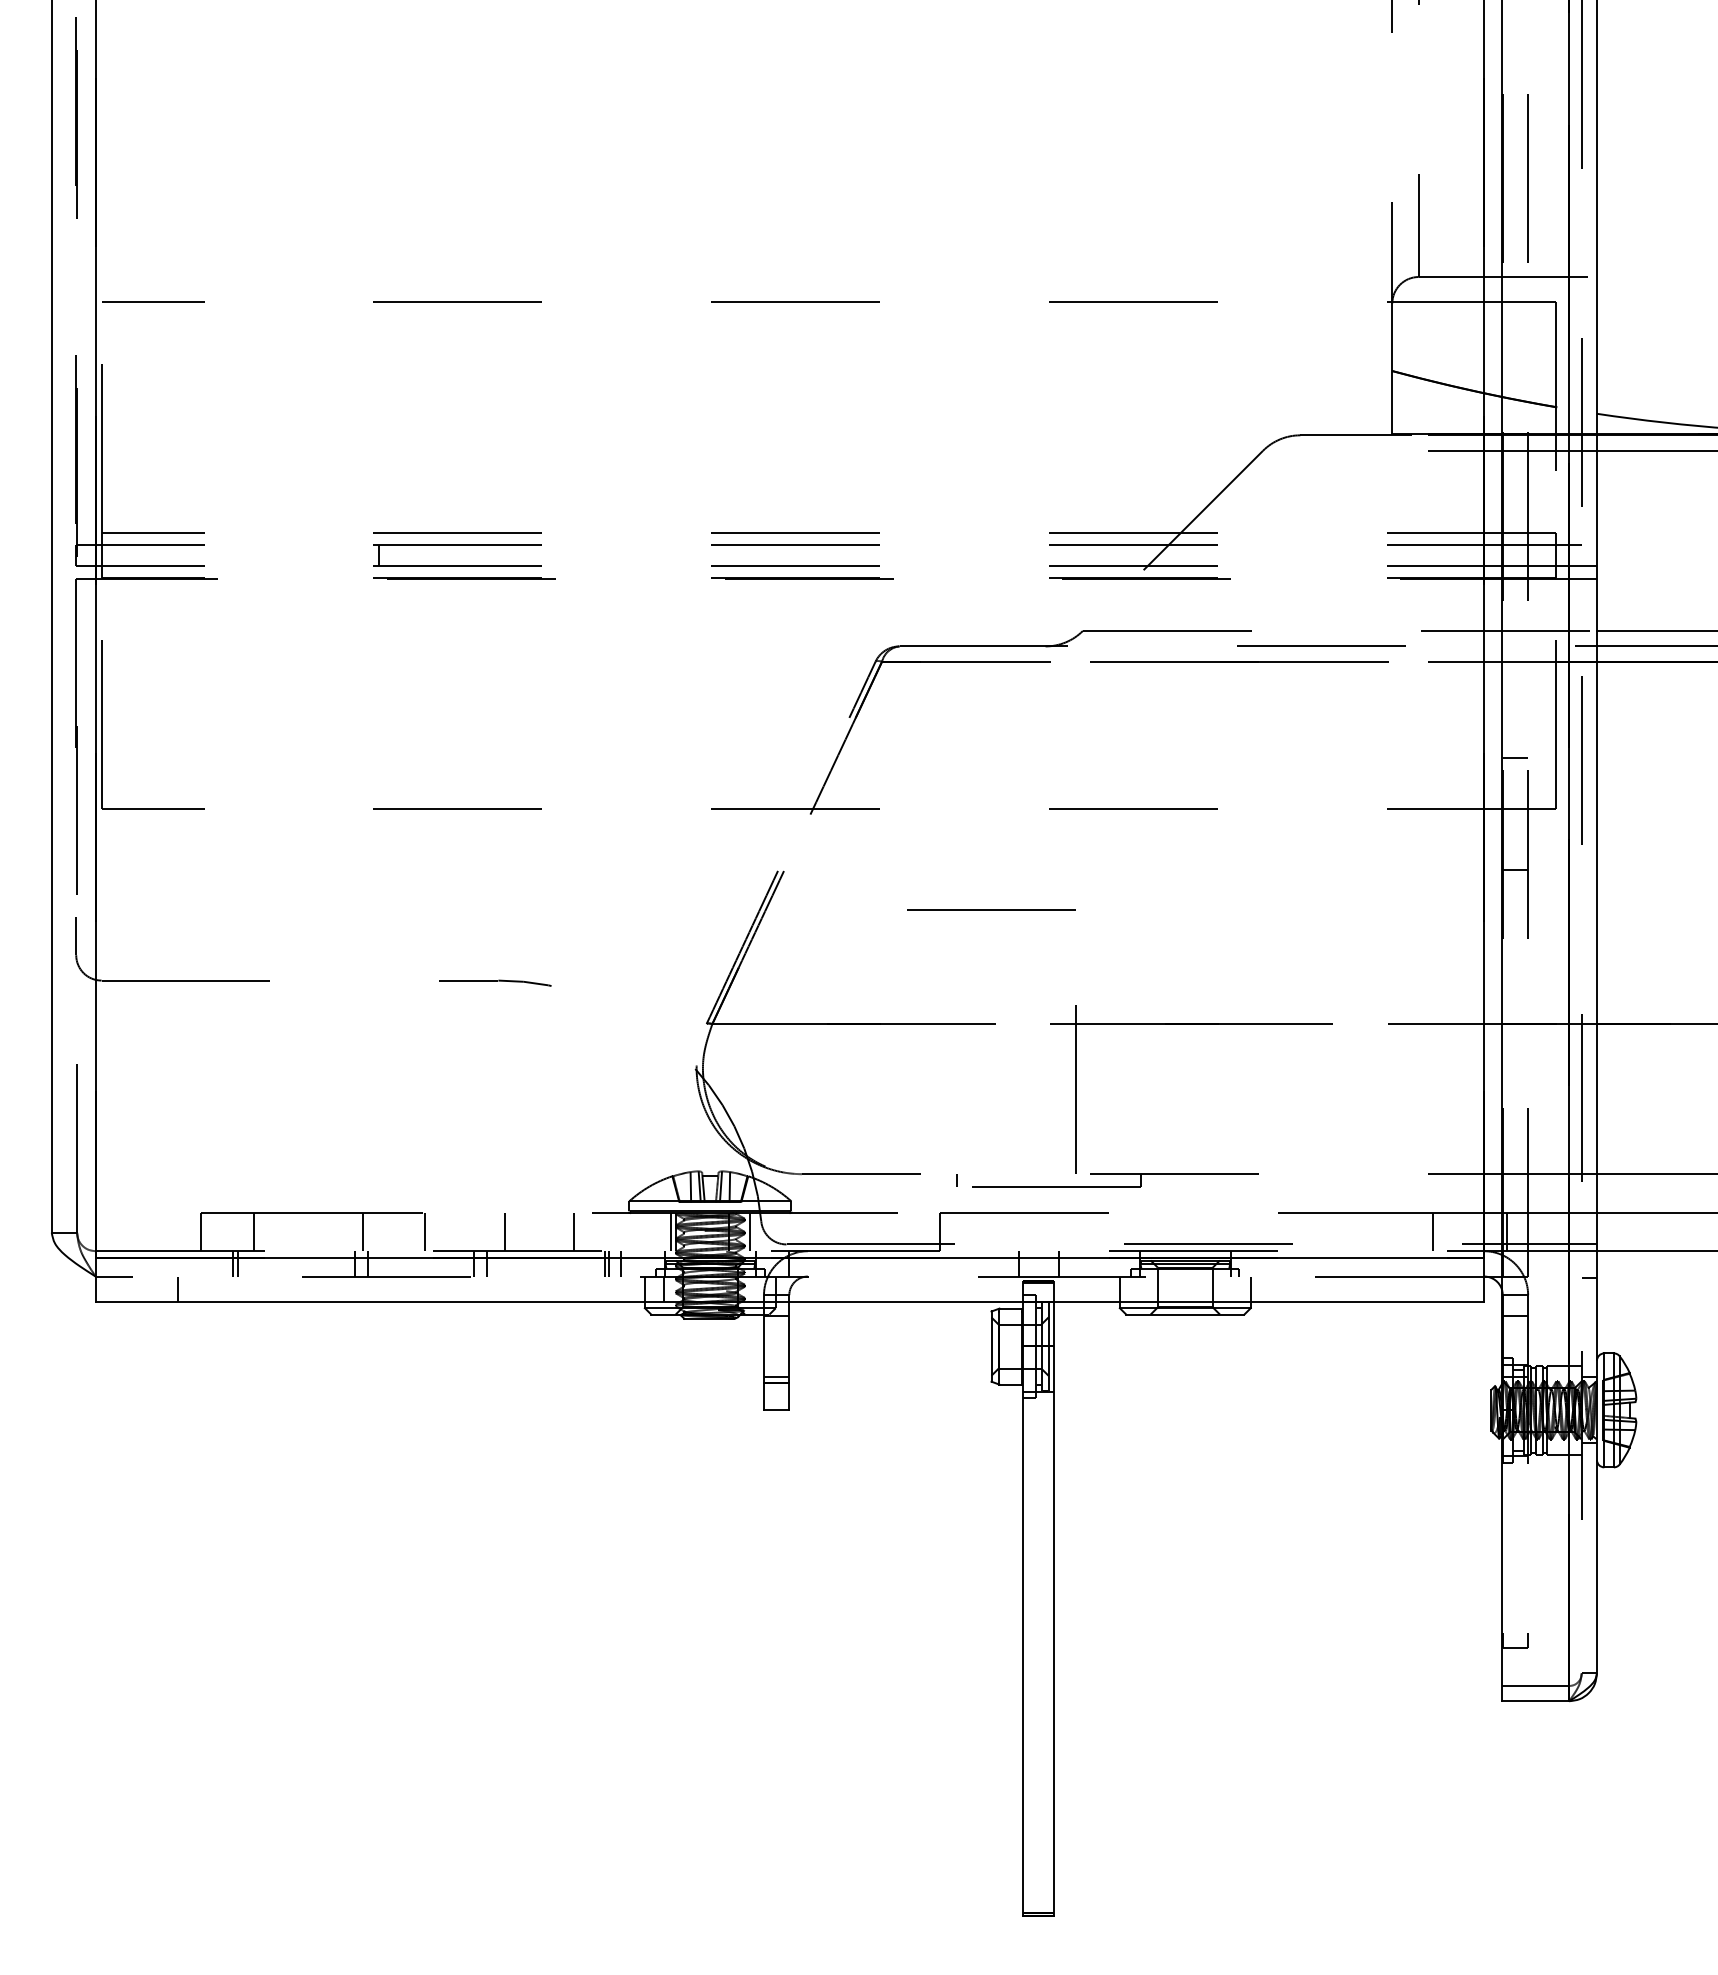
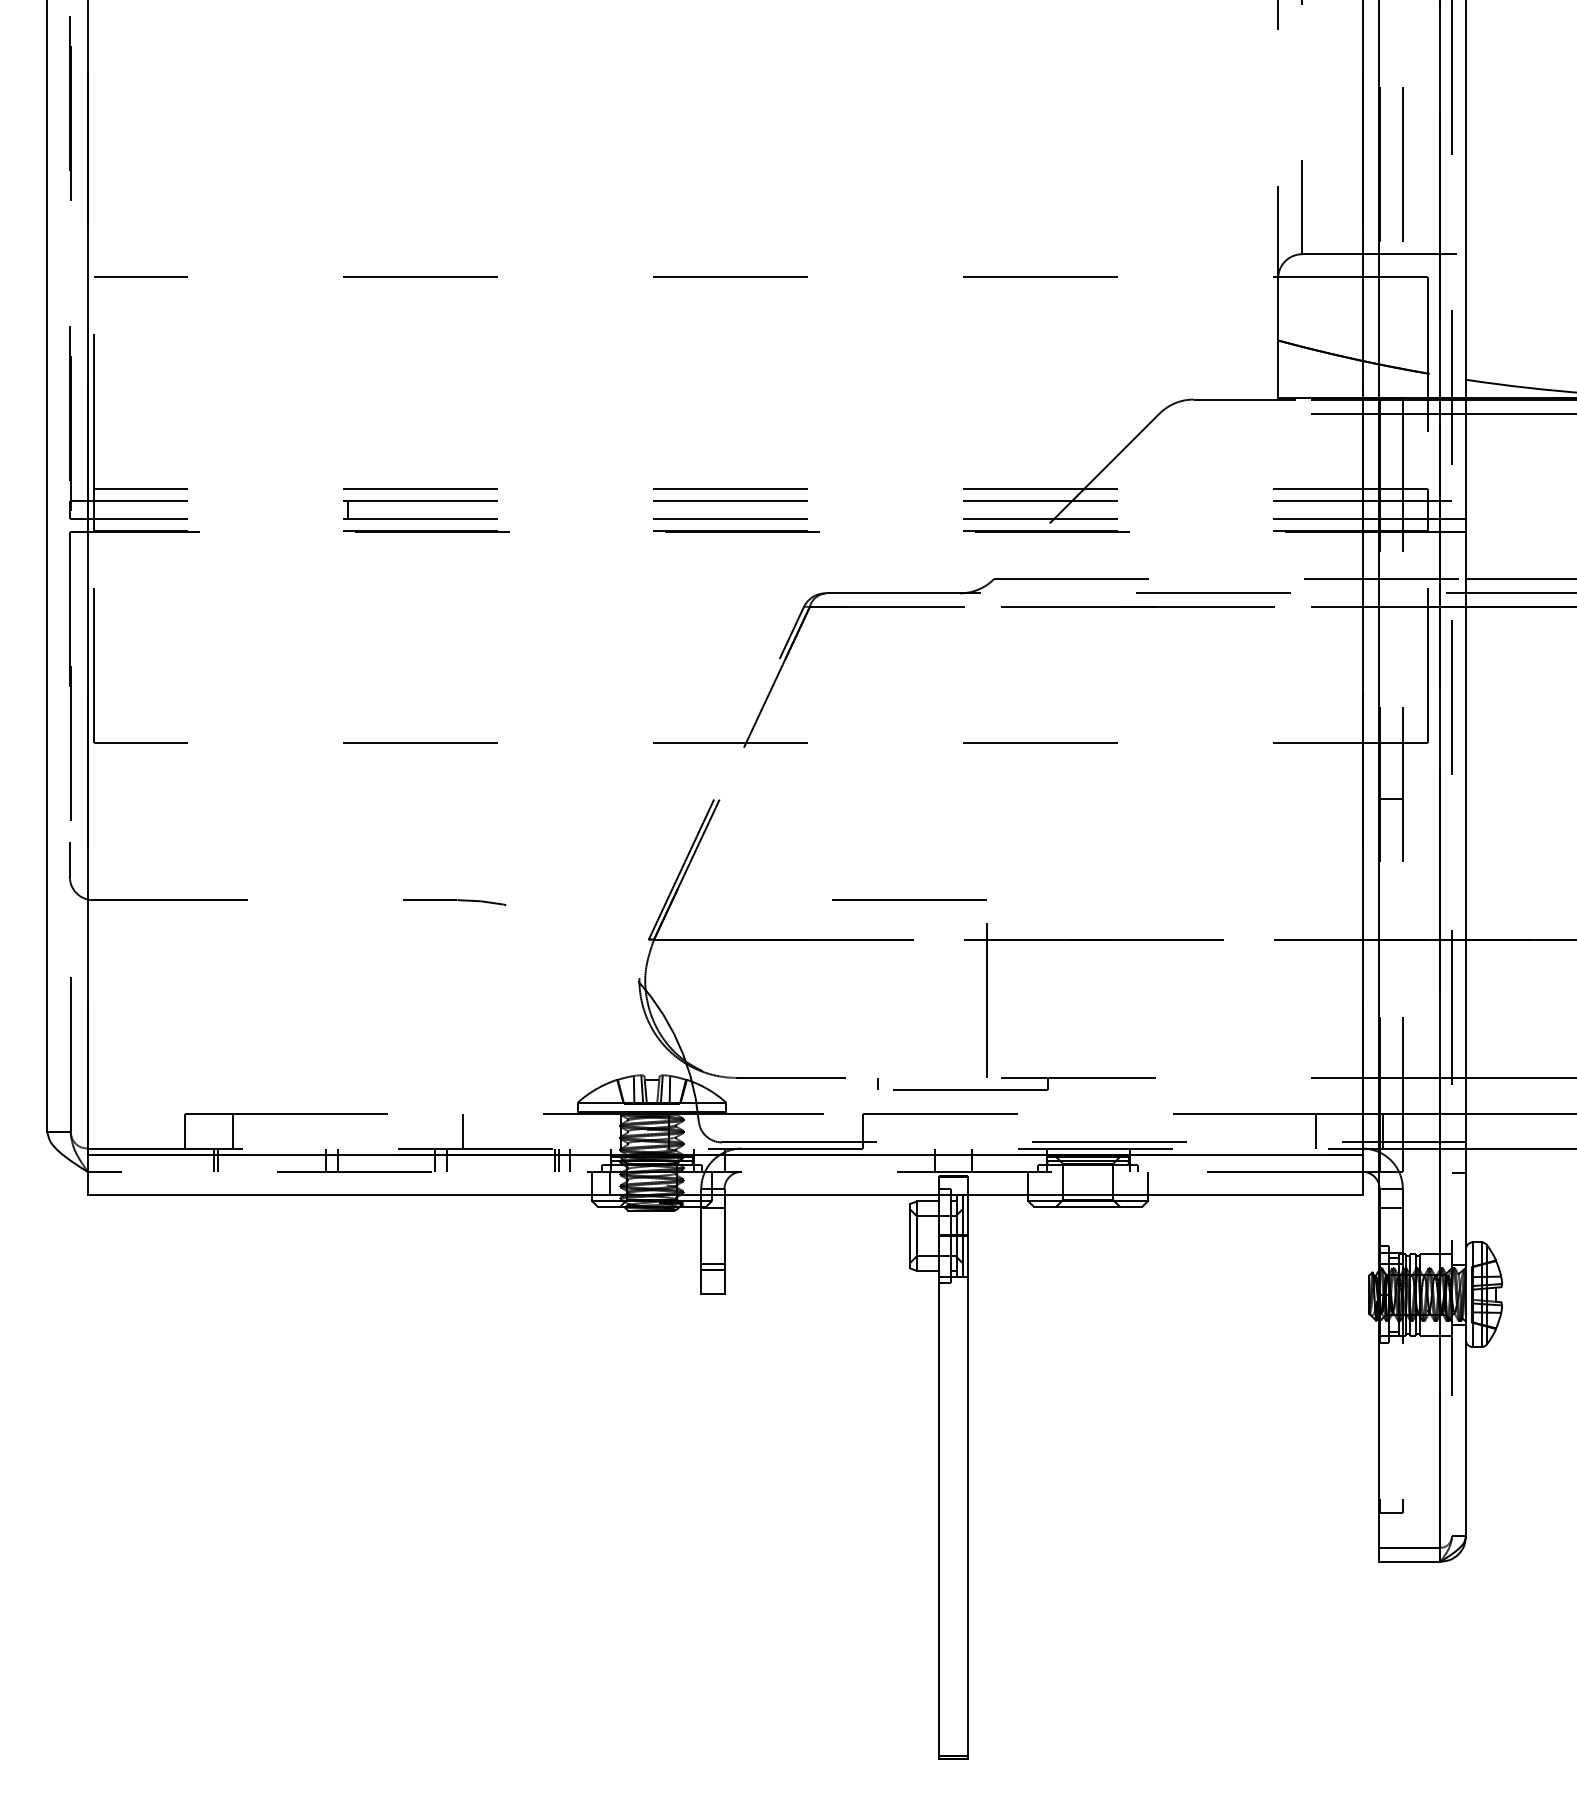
line: (1515, 758) -> (1391, 696), removed
line: (991, 909) -> (910, 899), moved
line: (362, 1232) -> (332, 1131), removed
line: (425, 1232) -> (390, 1131), removed
line: (574, 1232) -> (527, 1131), removed
line: (670, 1232) -> (615, 1131), removed
line: (749, 1232) -> (687, 1131), removed
line: (177, 1288) -> (162, 1182), removed

